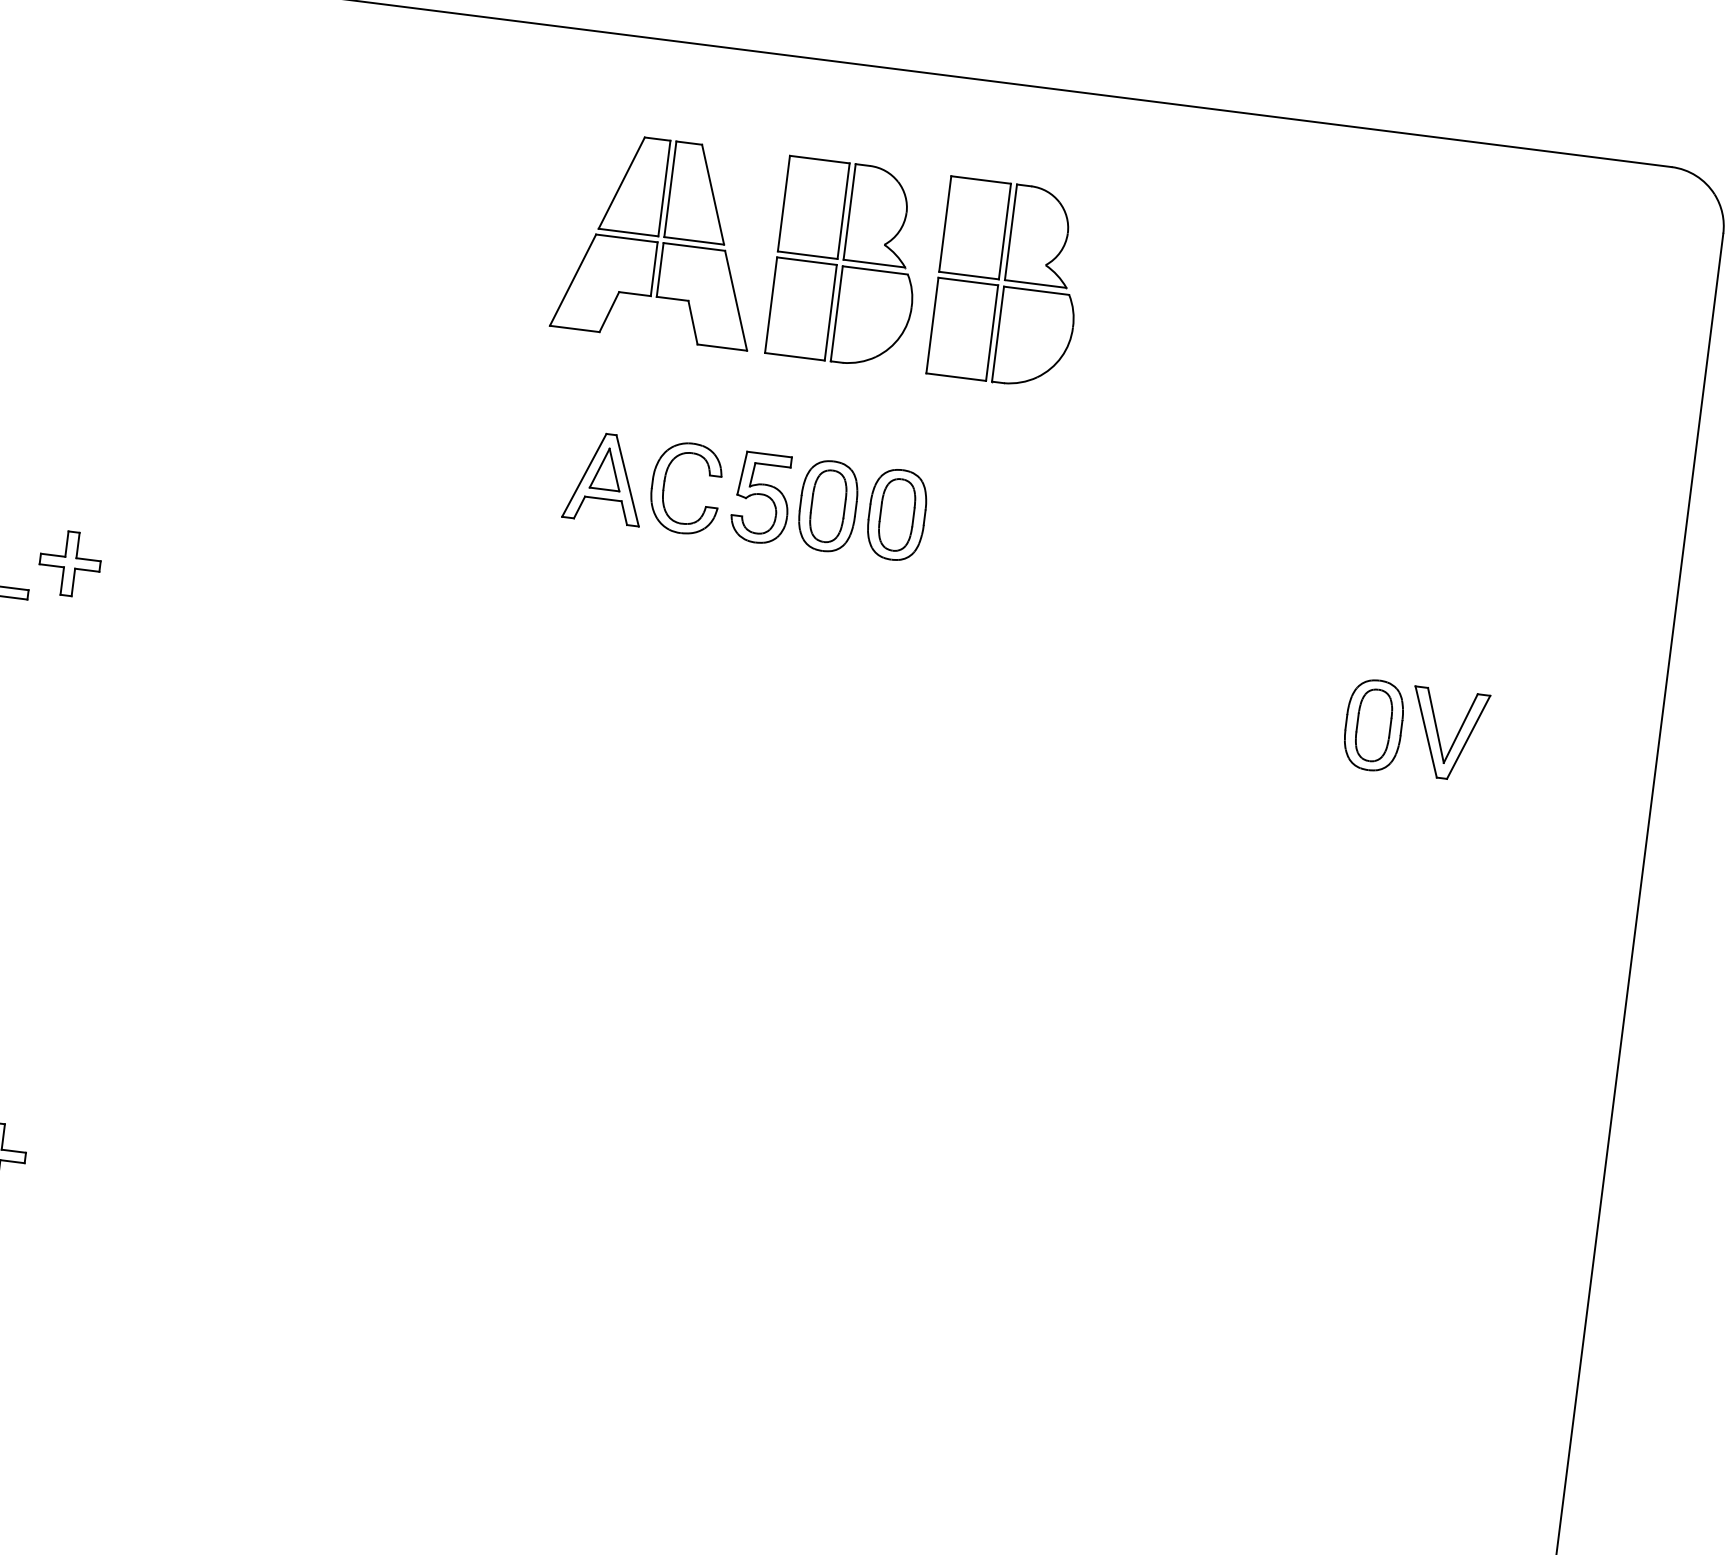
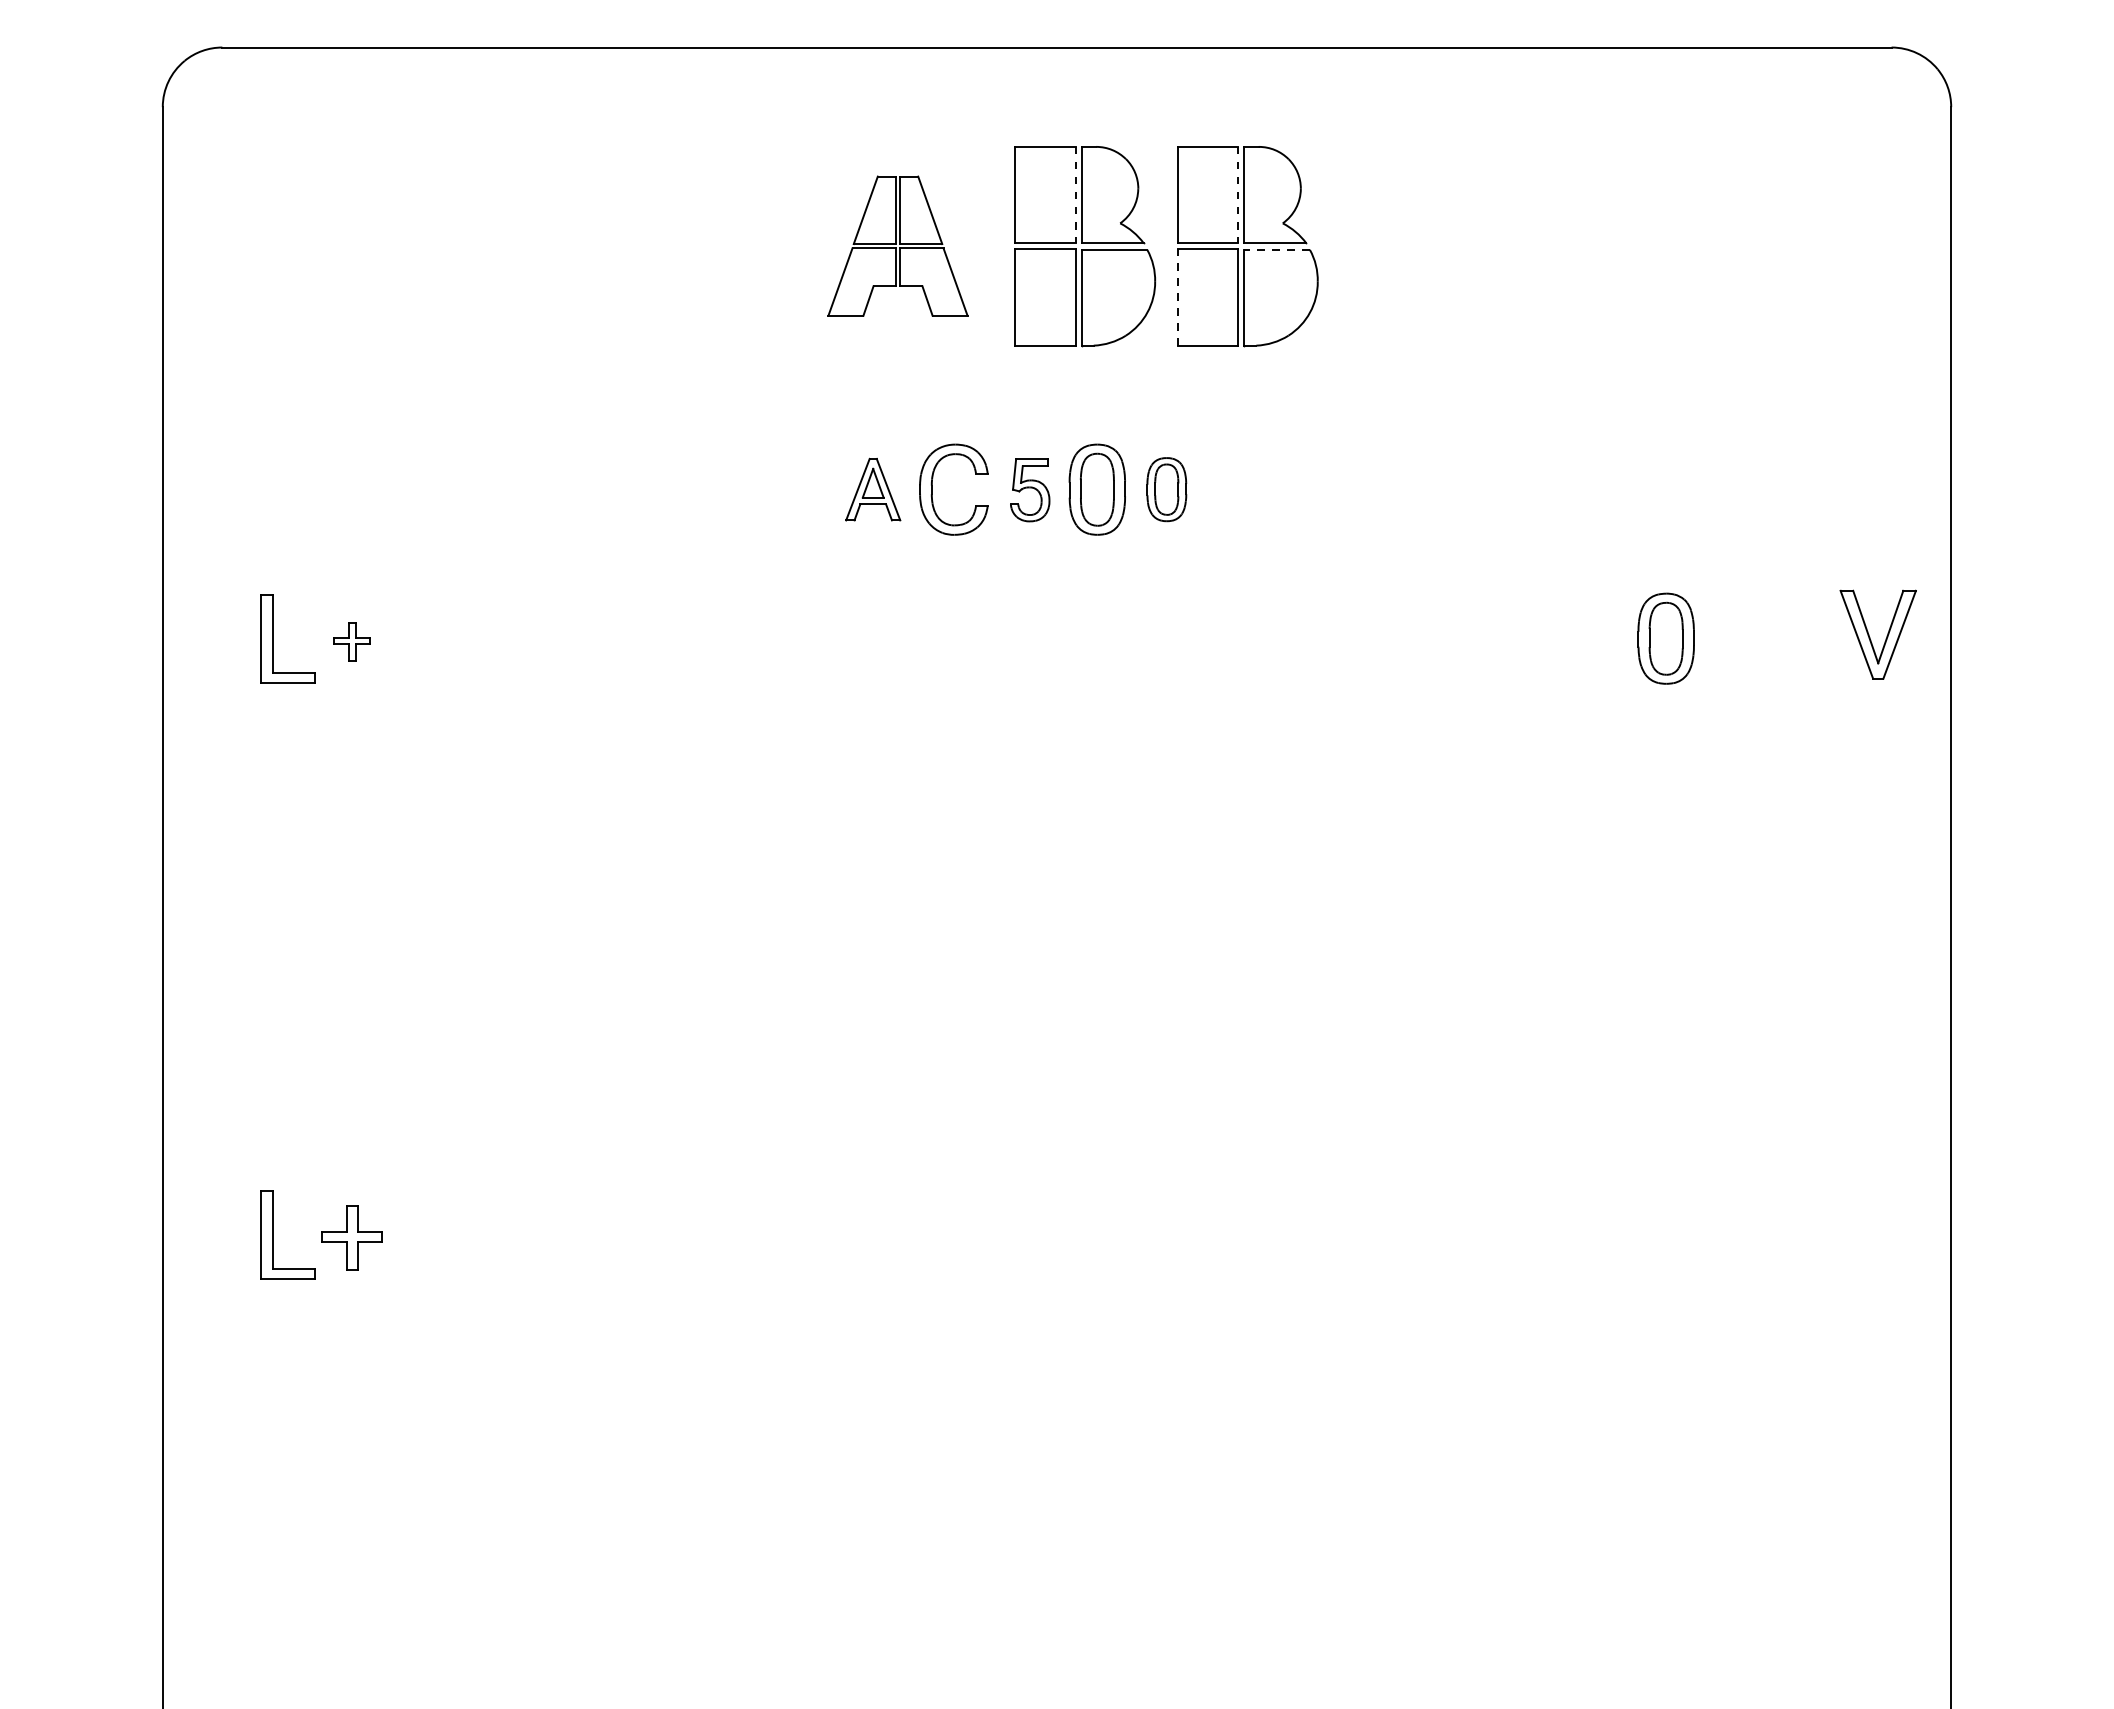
line: (843, 211) -> (1075, 195), solid -> dashed
line: (1005, 232) -> (1238, 195), solid -> dashed
part: (660, 238) -> (897, 245), size x0.7
line: (1037, 290) -> (1277, 249), solid -> dashed
line: (932, 324) -> (1178, 296), solid -> dashed
part: (605, 477) -> (872, 489), size x0.7
part: (760, 497) -> (1029, 489), size x0.7
part: (896, 514) -> (1166, 489), size x0.7
part: (69, 563) -> (351, 641), size x0.6
part: (1439, 736) -> (1870, 637), moved

